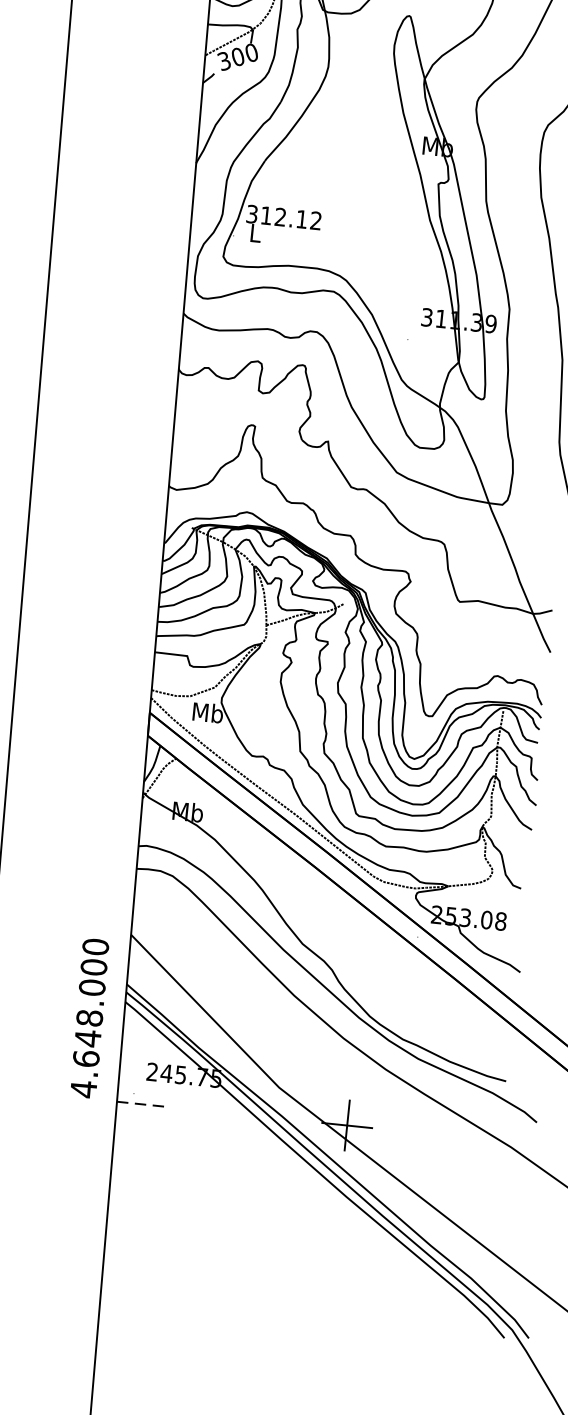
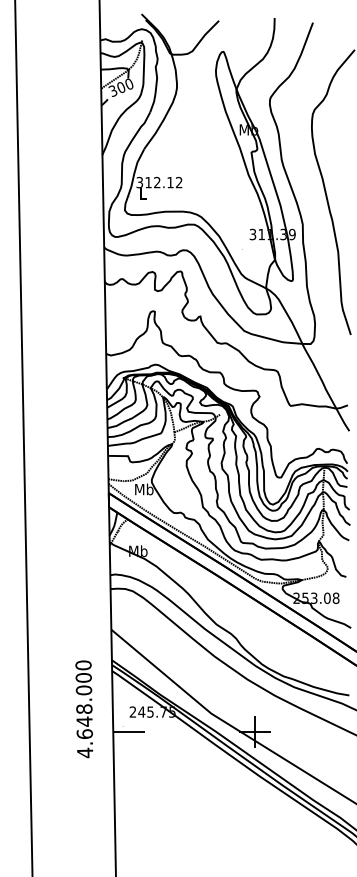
text: (89, 1018) -> (84, 709), moved
line: (143, 1104) -> (129, 732), dashed -> solid

